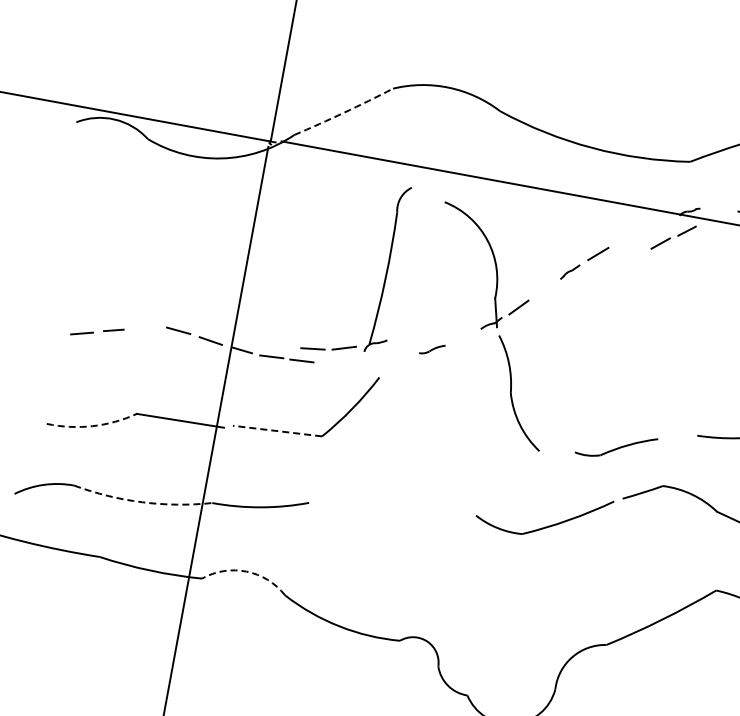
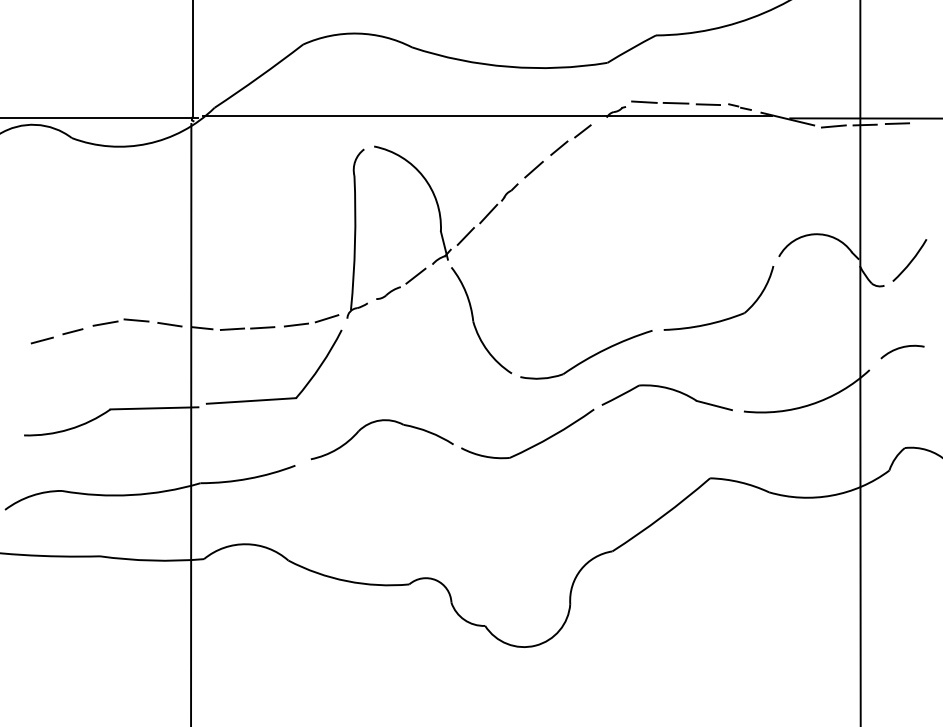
arc: (344, 113) -> (259, 77), dashed -> solid
line: (719, 206) -> (644, 101), added
part: (673, 236) -> (570, 139), moved
part: (386, 273) -> (354, 237), moved
line: (545, 288) -> (488, 213), added
line: (147, 328) -> (105, 323), added
line: (462, 336) -> (415, 275), added
arc: (92, 426) -> (69, 429), dashed -> solid
line: (277, 430) -> (251, 400), dashed -> solid
part: (616, 445) -> (586, 354), size x1.67
part: (397, 474) -> (376, 422), added
arc: (141, 502) -> (131, 495), dashed -> solid
arc: (246, 571) -> (246, 544), dashed -> solid

